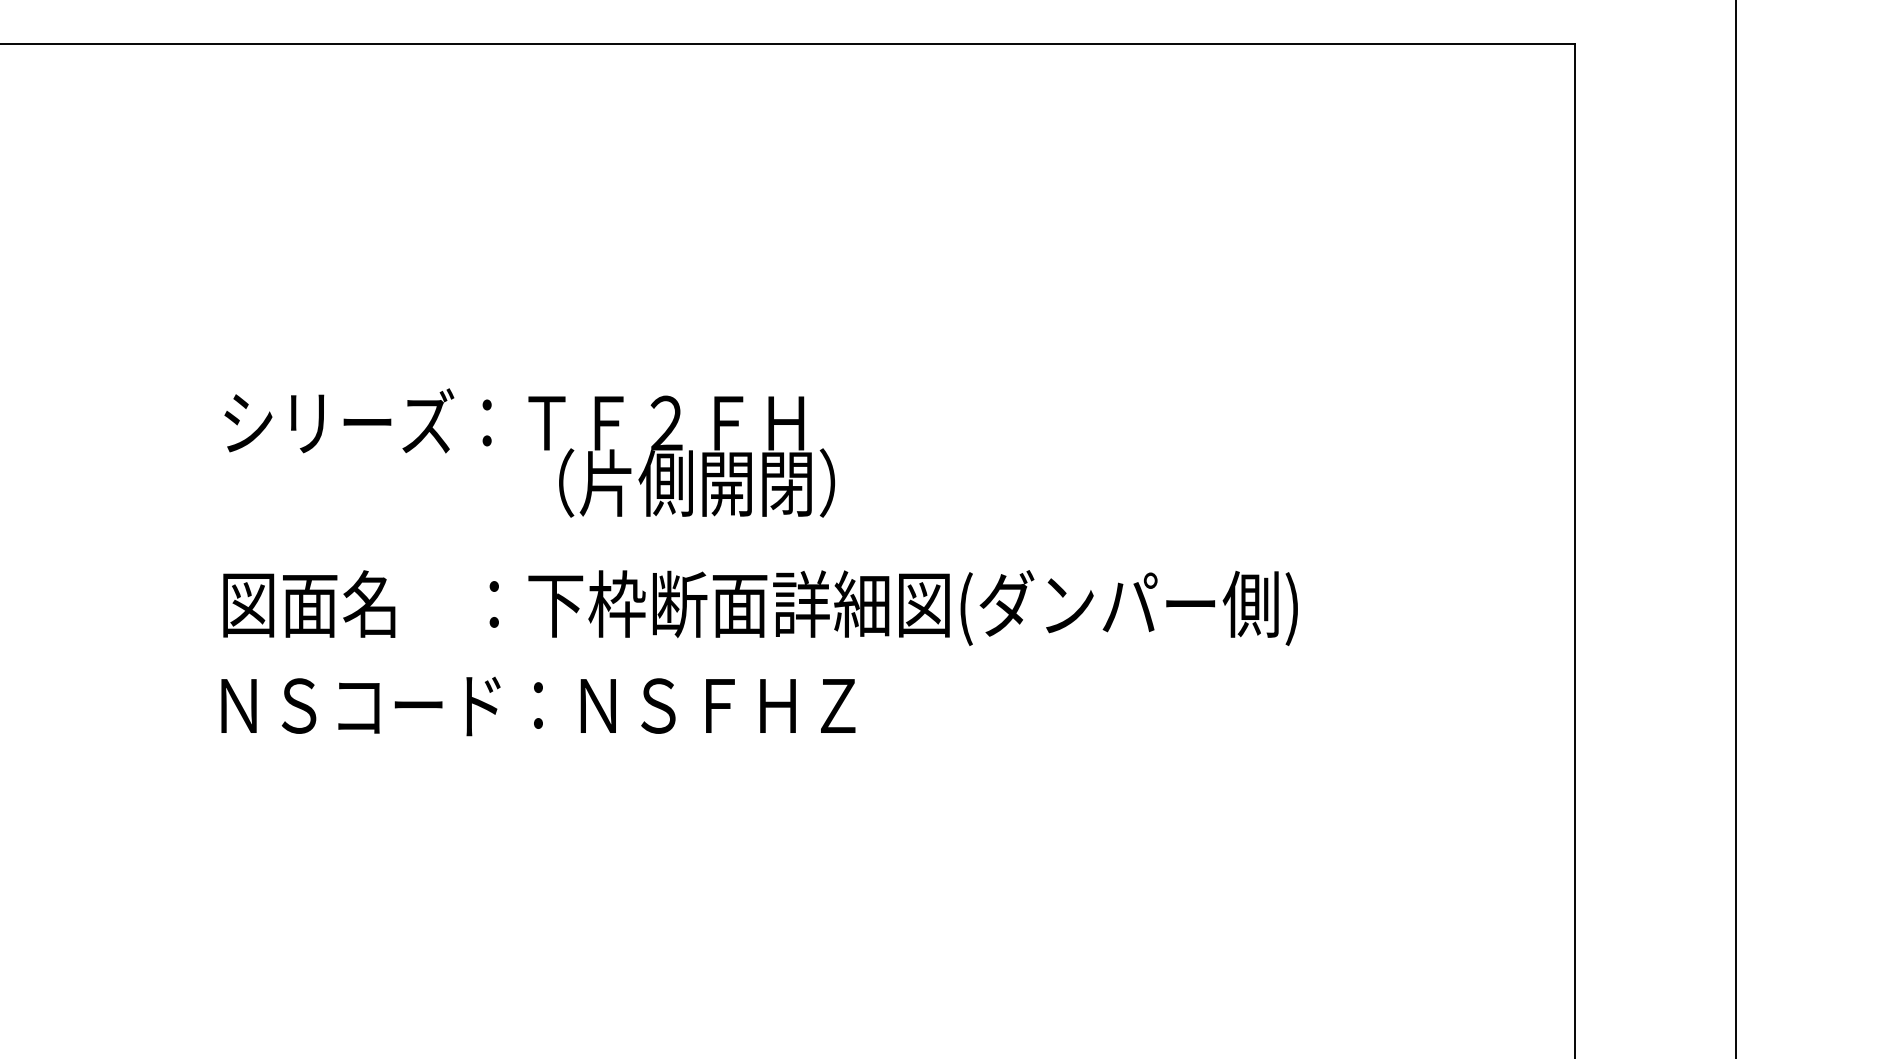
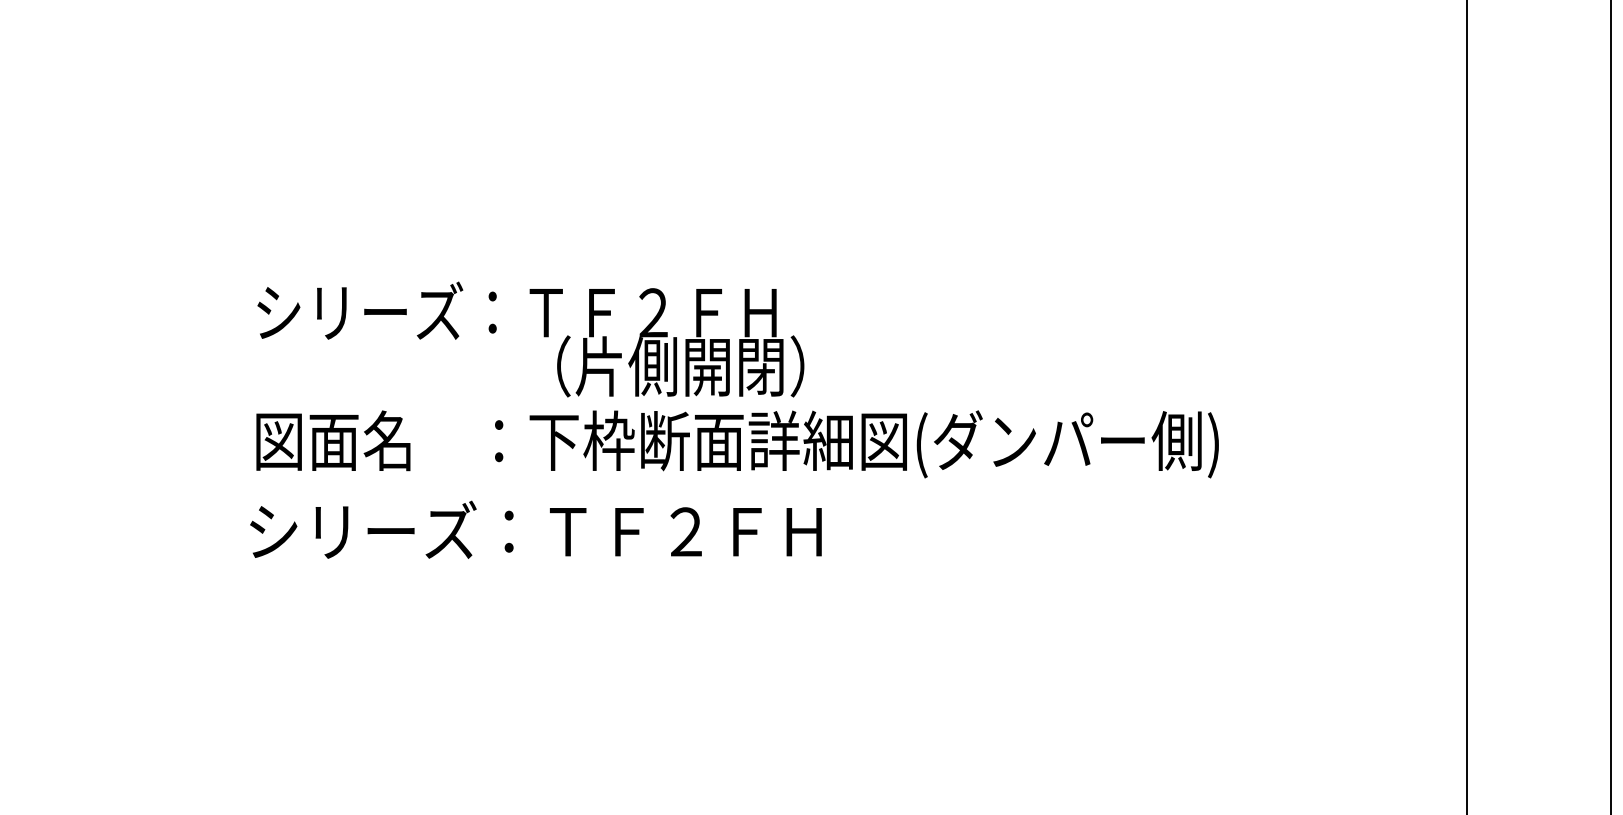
text: (529, 452) -> (530, 339), moved
text: (535, 703) -> (536, 529), ＮＳコード：ＮＳＦＨＺ -> シリーズ：ＴＦ２ＦＨ

